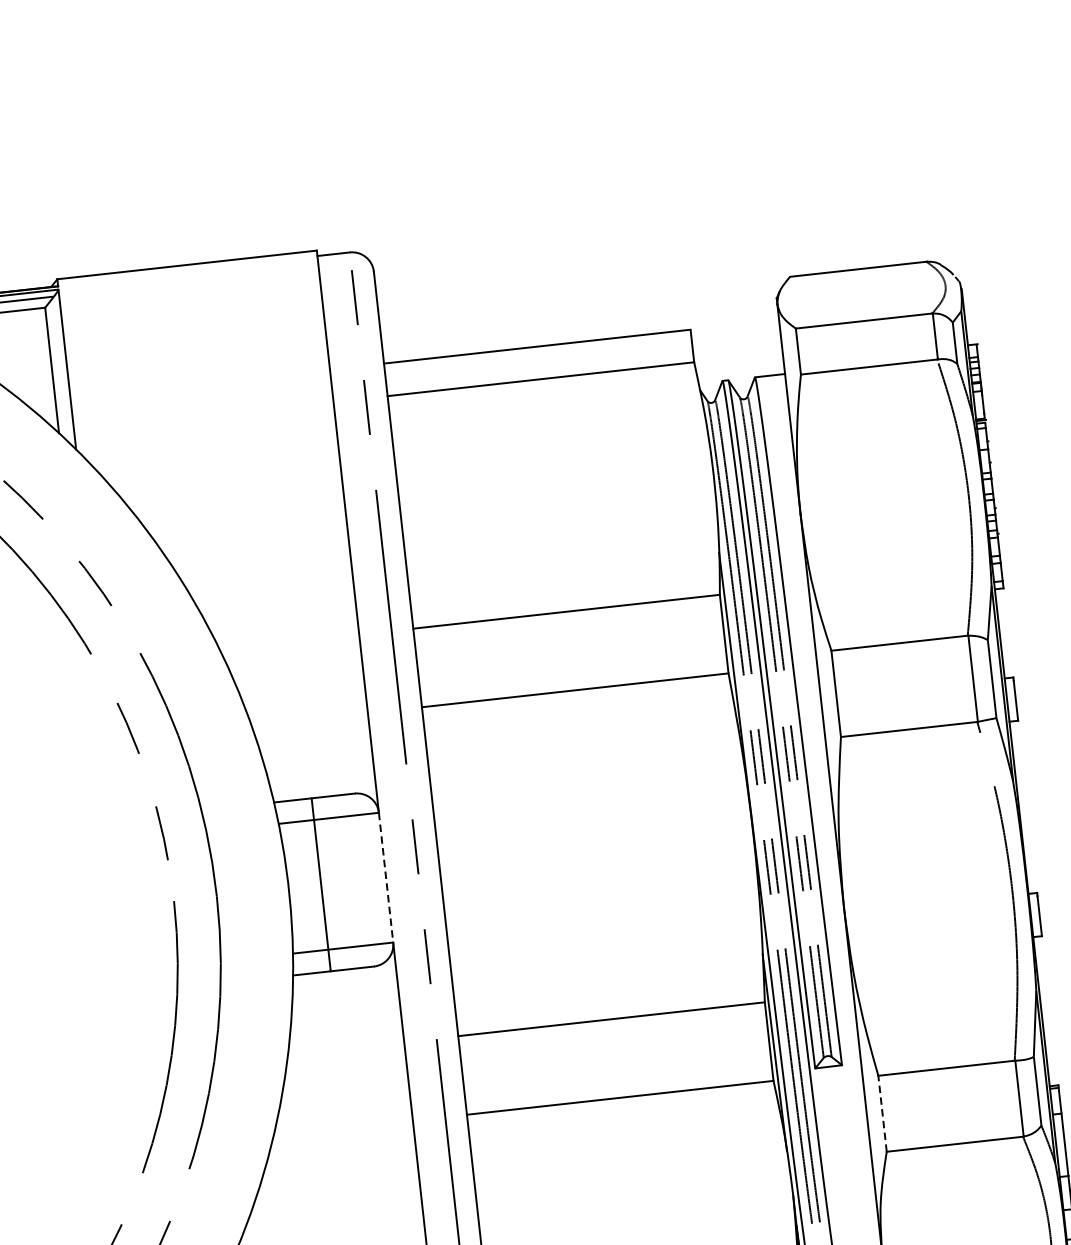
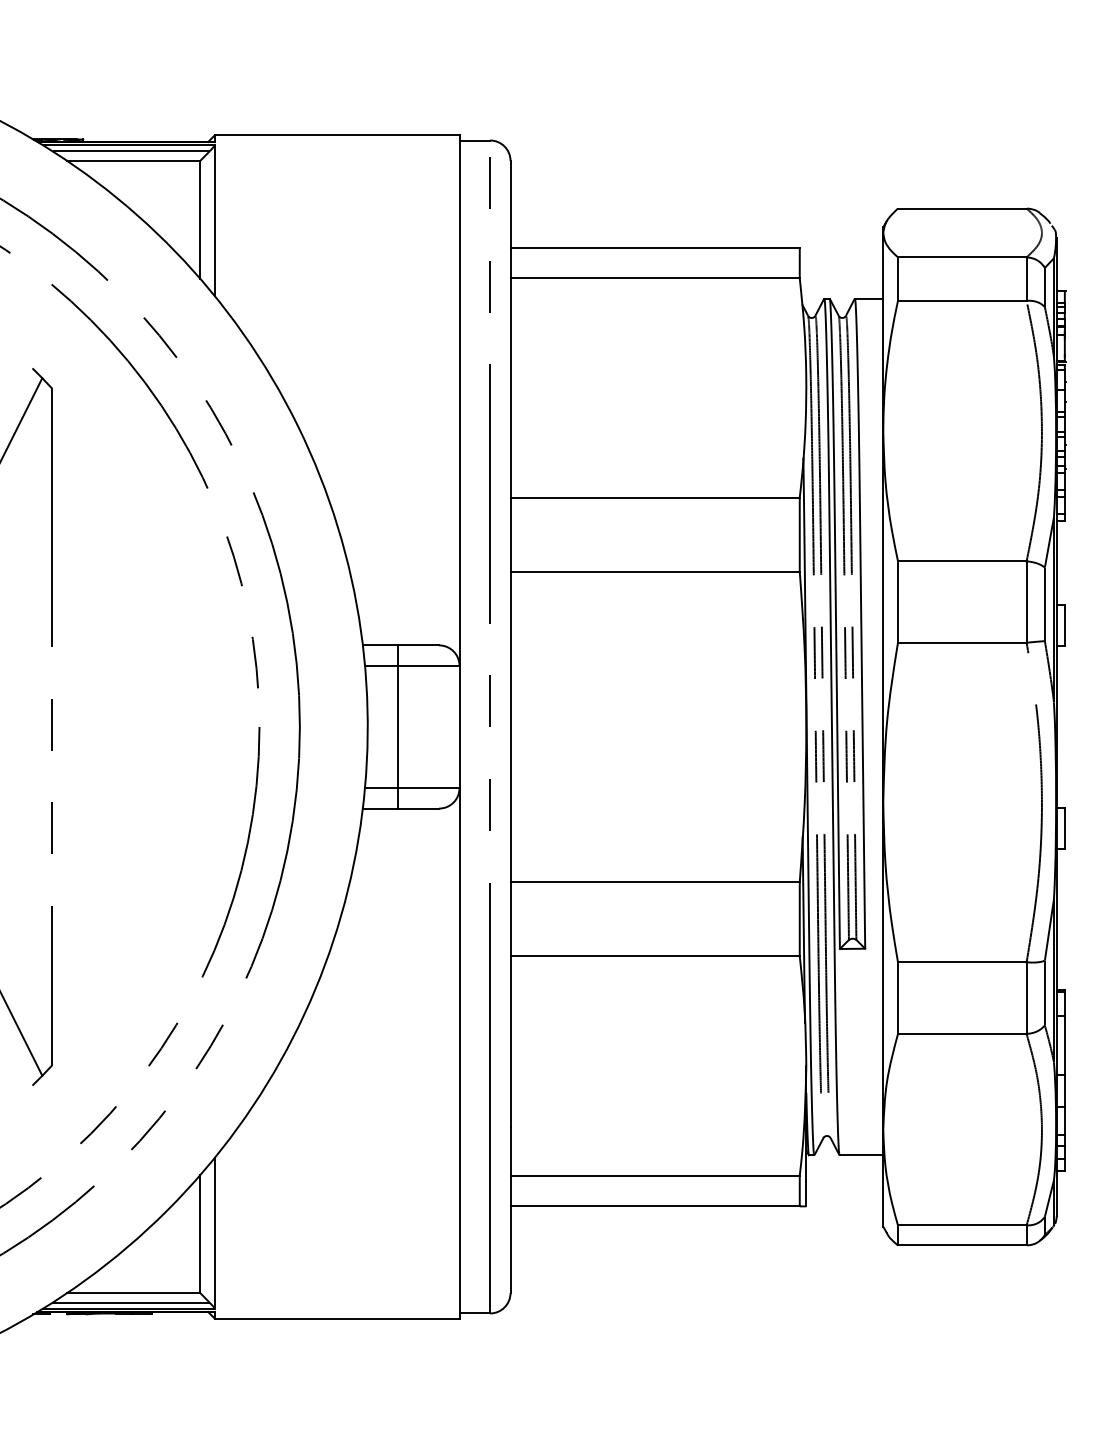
line: (386, 878) -> (459, 727), dashed -> solid
line: (883, 1114) -> (898, 998), dashed -> solid

